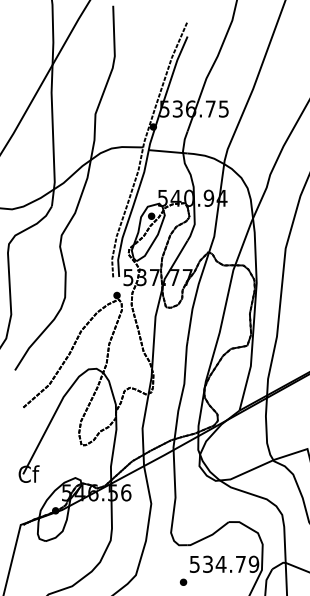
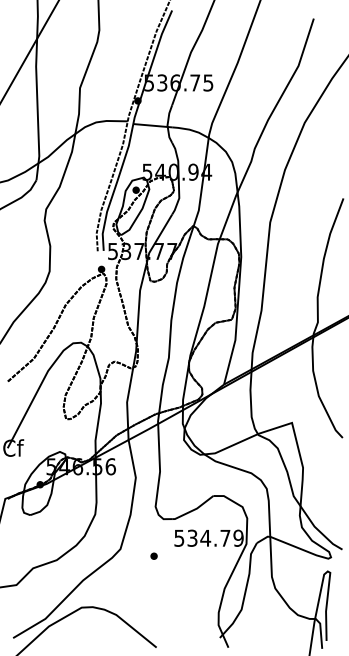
part: (182, 581) -> (153, 555), moved

